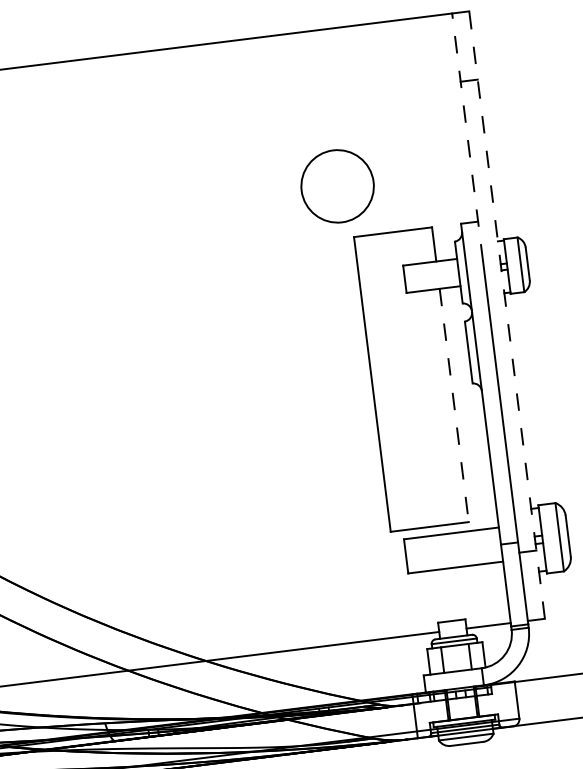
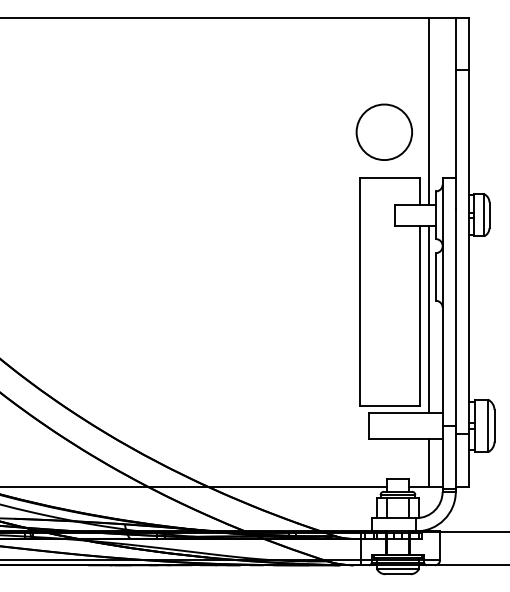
line: (433, 137) -> (429, 110), added
line: (467, 137) -> (455, 113), dashed -> solid
circle: (336, 185) -> (383, 131), moved
line: (506, 314) -> (468, 251), dashed -> solid
line: (454, 406) -> (420, 316), dashed -> solid
line: (466, 407) -> (429, 318), added
line: (489, 594) -> (429, 462), added

